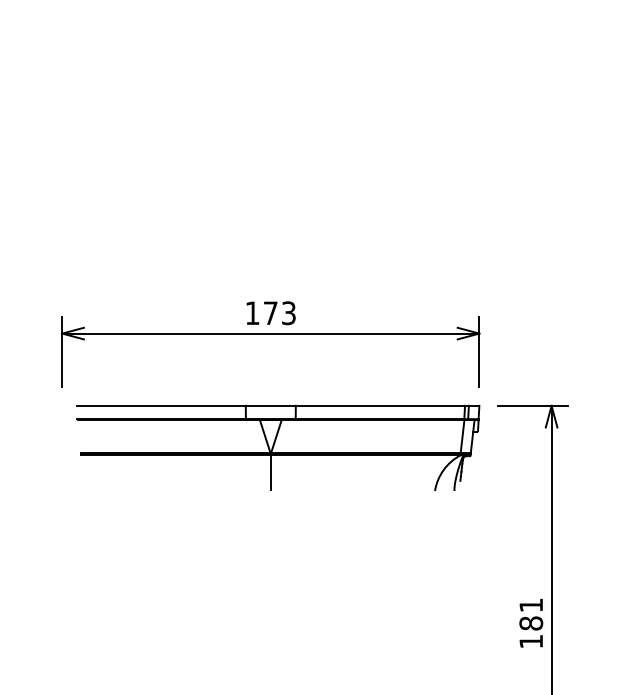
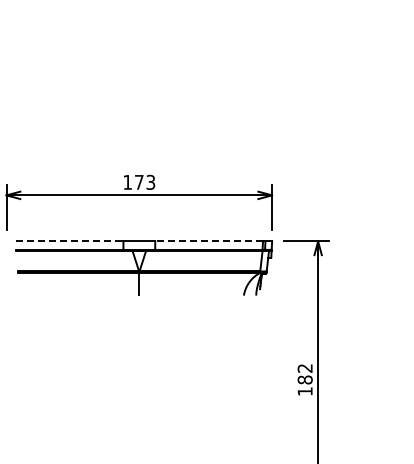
line: (161, 406) -> (69, 241), solid -> dashed
line: (380, 406) -> (209, 241), solid -> dashed
text: (530, 605) -> (304, 368), 181 -> 182

